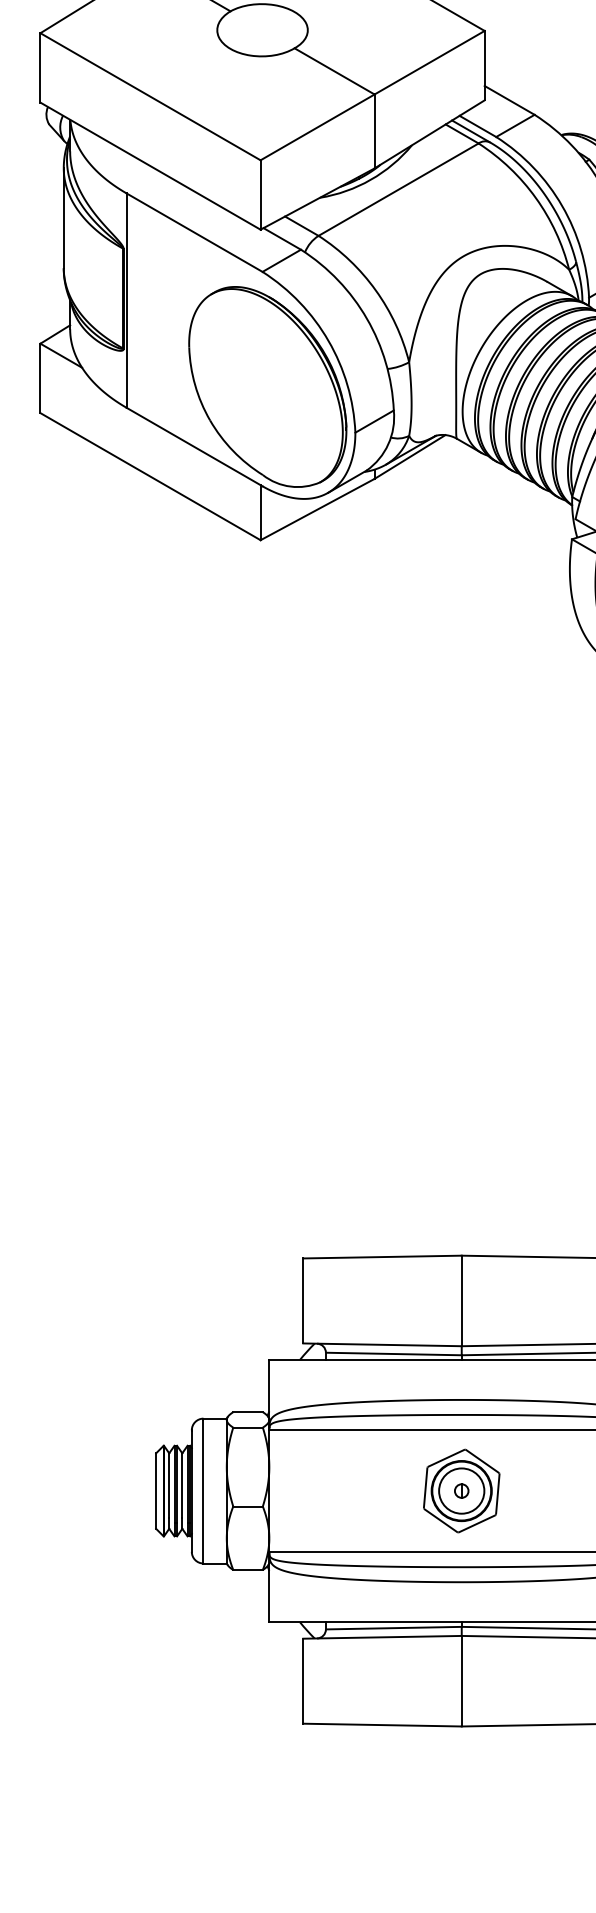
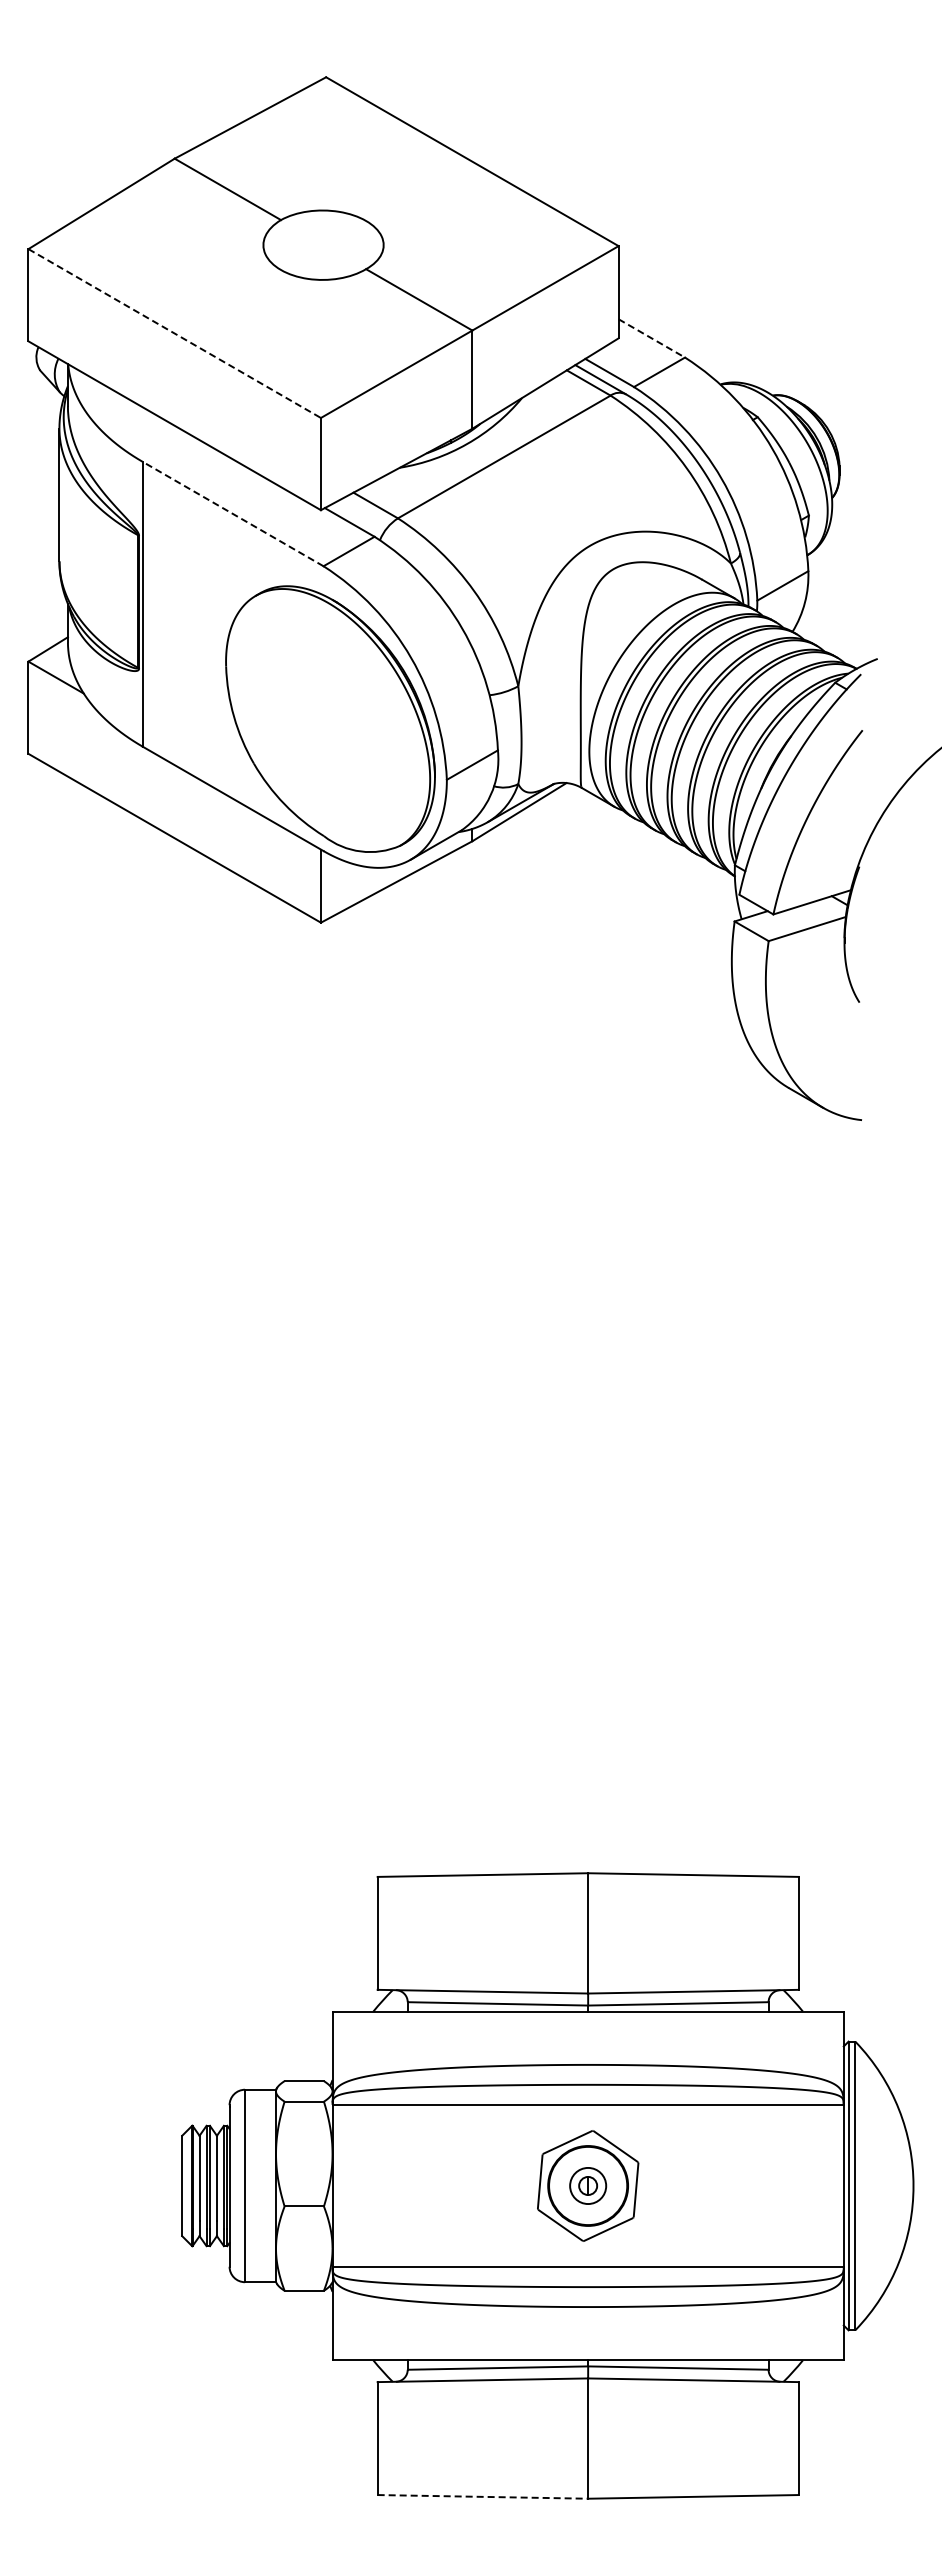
line: (150, 96) -> (174, 333), solid -> dashed
line: (510, 100) -> (652, 338), solid -> dashed
line: (194, 232) -> (232, 513), solid -> dashed
circle: (461, 1490) -> (588, 2185), size x0.6
line: (382, 1724) -> (483, 2496), solid -> dashed

